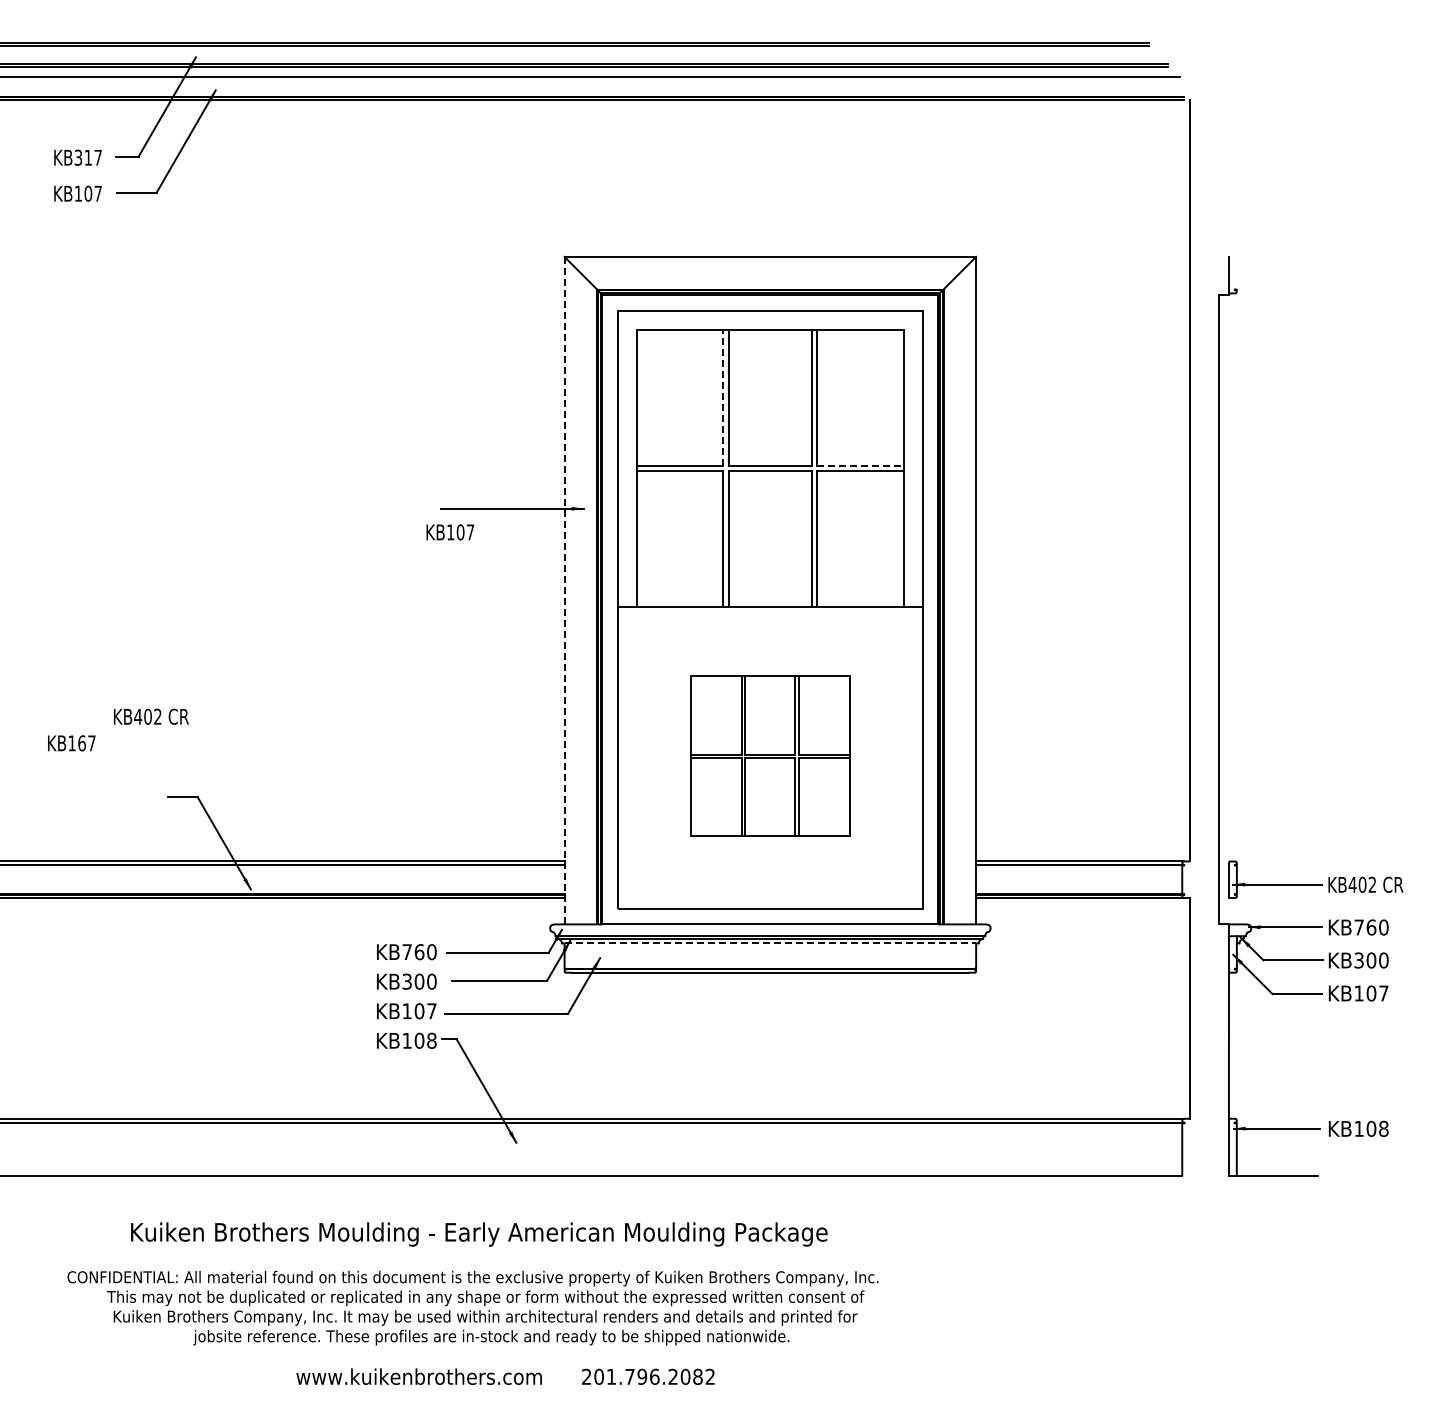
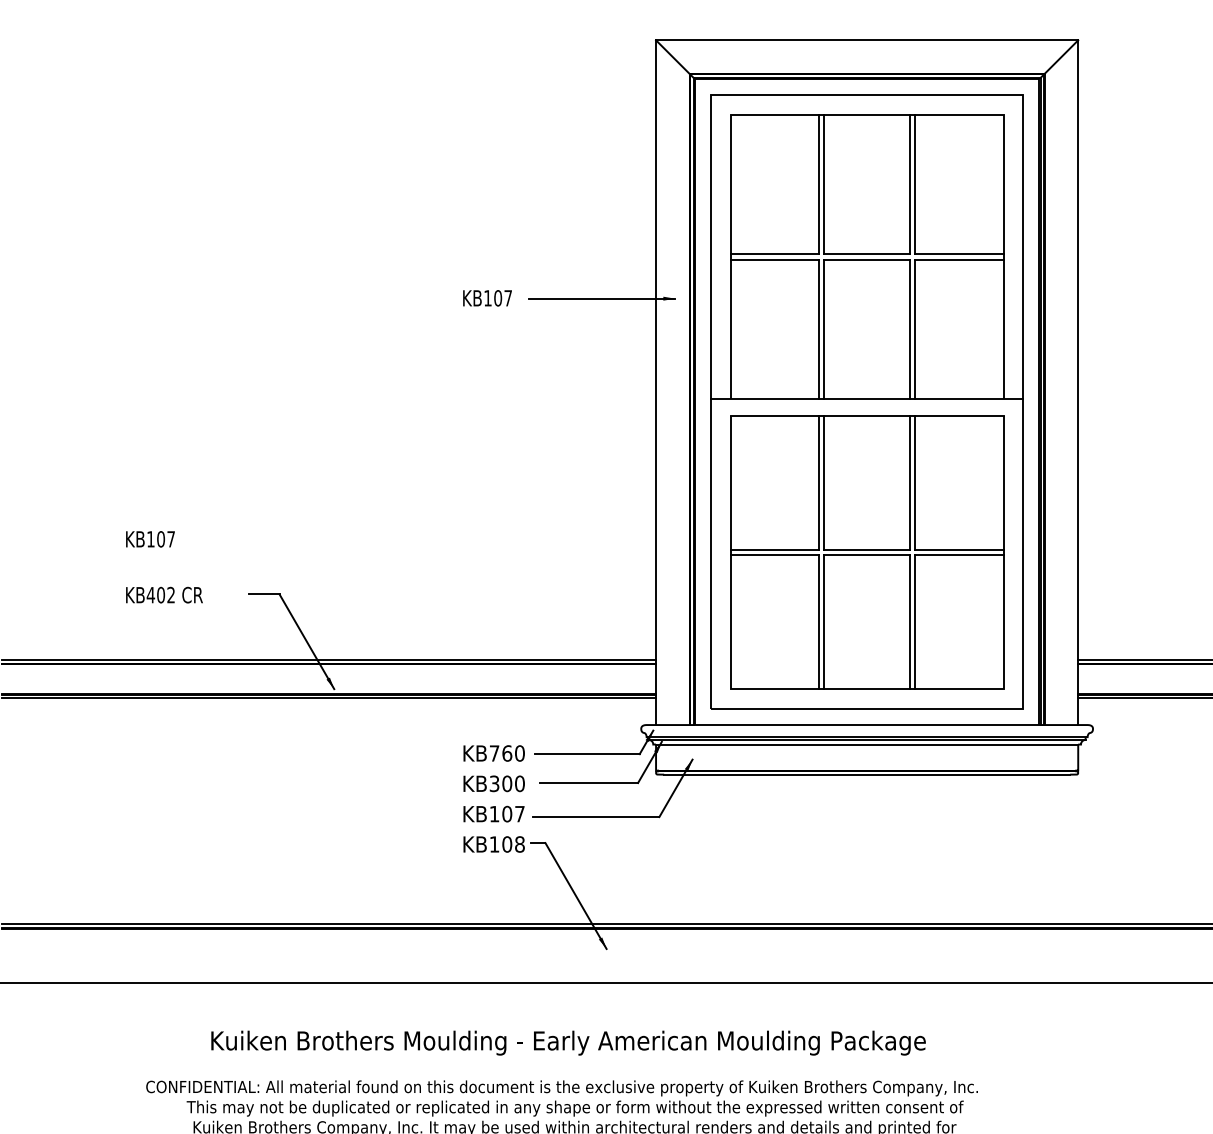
line: (723, 397) -> (819, 184), dashed -> solid
line: (860, 465) -> (959, 254), dashed -> solid
text: (450, 532) -> (487, 298), moved
line: (564, 590) -> (655, 382), dashed -> solid
text: (151, 716) -> (164, 594), moved
text: (81, 743) -> (160, 539), KB167 -> KB107
part: (770, 756) -> (867, 552), size x1.67
line: (770, 943) -> (867, 744), dashed -> solid

